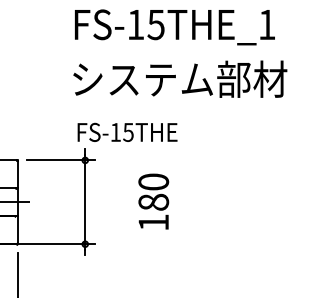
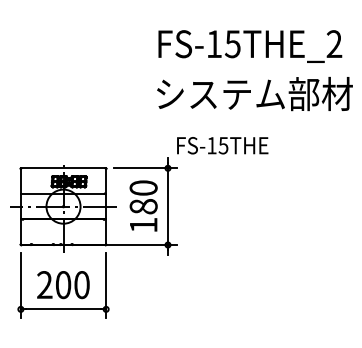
text: (267, 24) -> (334, 43), FS-15THE_1 -> FS-15THE_2
text: (127, 132) -> (222, 145), moved
text: (153, 201) -> (143, 205), moved

